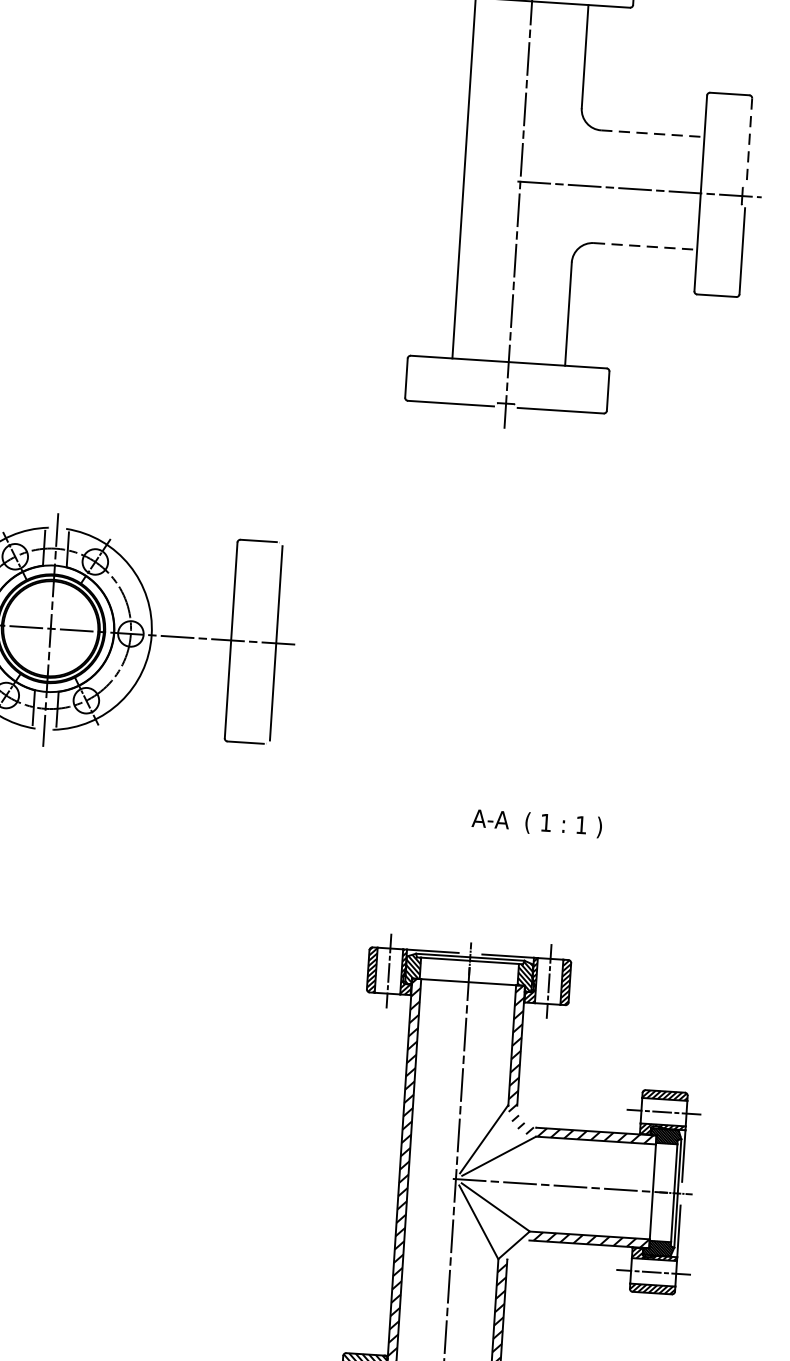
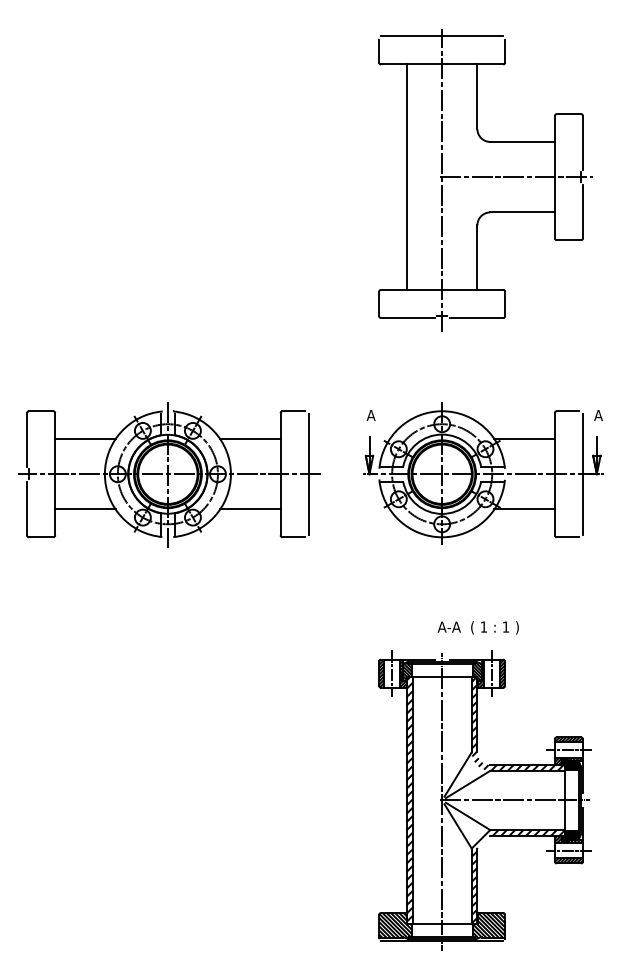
line: (654, 133) -> (523, 141), dashed -> solid
line: (750, 140) -> (583, 142), dashed -> solid
line: (646, 246) -> (523, 212), dashed -> solid
line: (186, 581) -> (250, 439), added
part: (555, 660) -> (483, 473), added
line: (179, 693) -> (250, 509), added
text: (535, 822) -> (477, 627), moved

